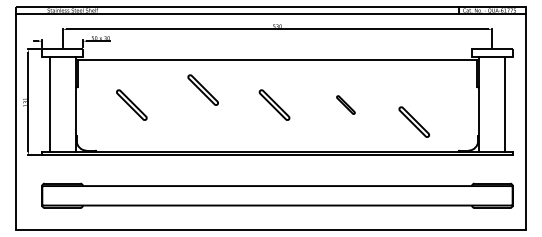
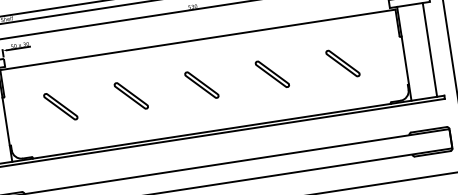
part: (202, 89) -> (130, 95), moved
part: (345, 104) -> (271, 73), size x1.67
part: (413, 121) -> (342, 63), moved

